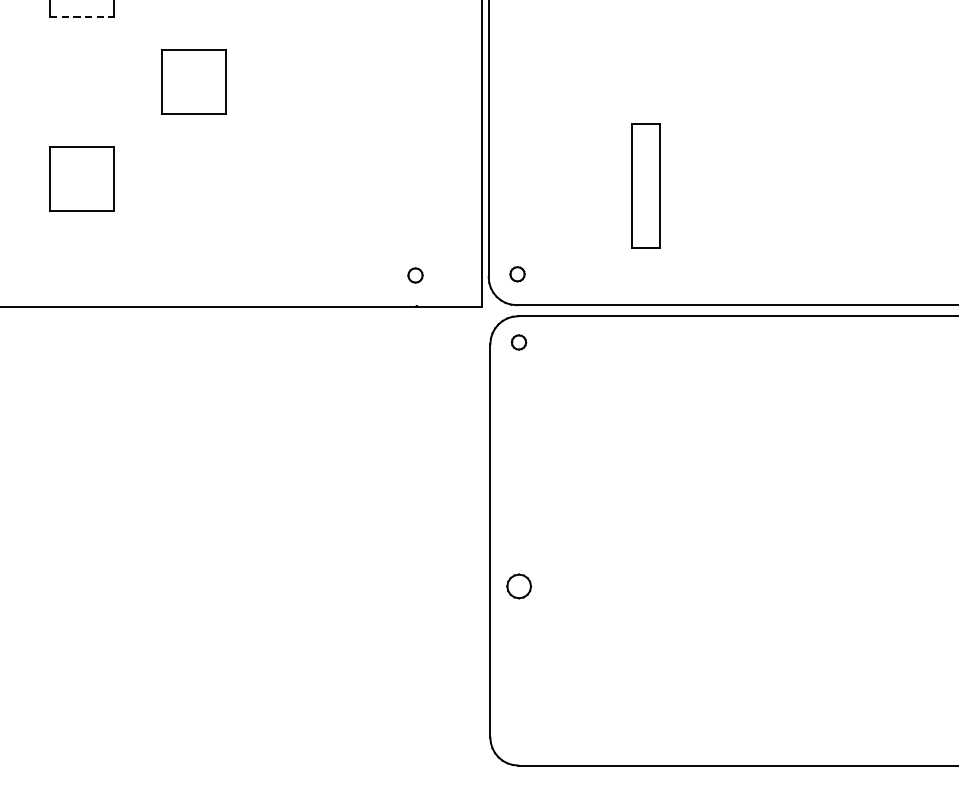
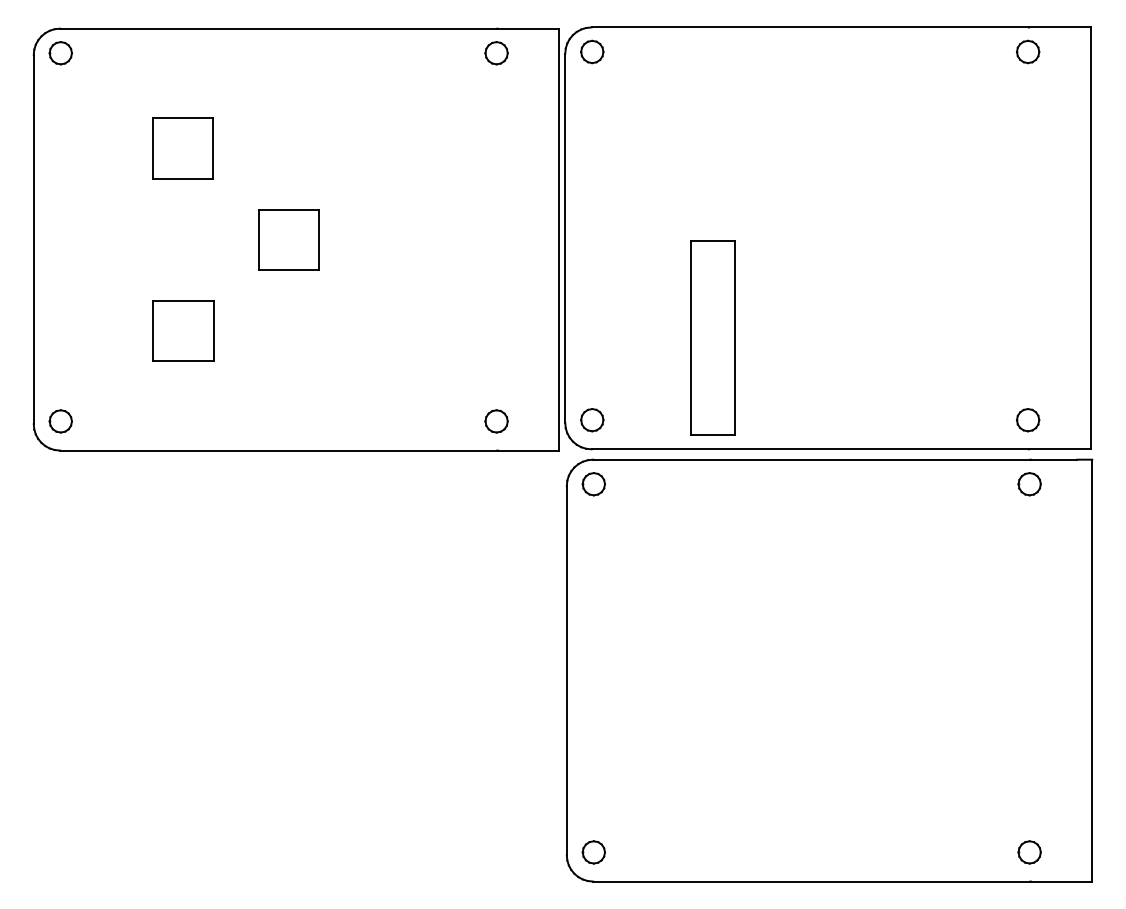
line: (82, 16) -> (183, 178), dashed -> solid
part: (645, 186) -> (712, 337), size x1.67
part: (517, 274) -> (592, 420), size x1.67
part: (415, 275) -> (496, 421), size x1.67
part: (518, 342) -> (593, 484), size x1.67
part: (518, 586) -> (593, 852), moved

